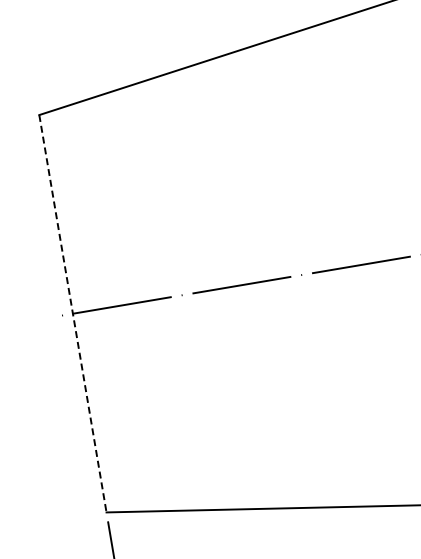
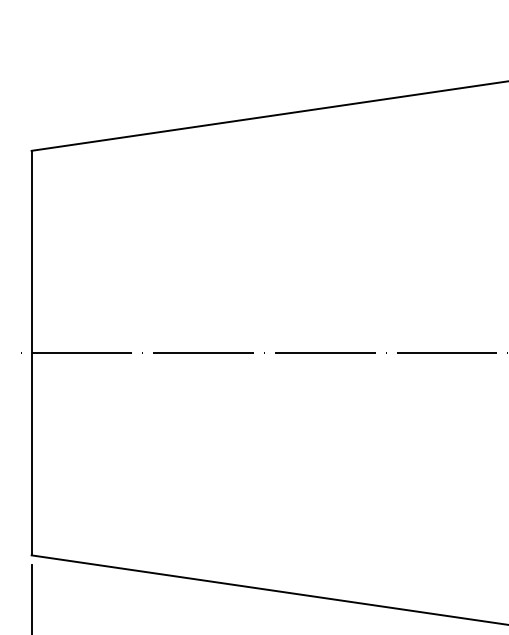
line: (72, 314) -> (31, 353), dashed -> solid

